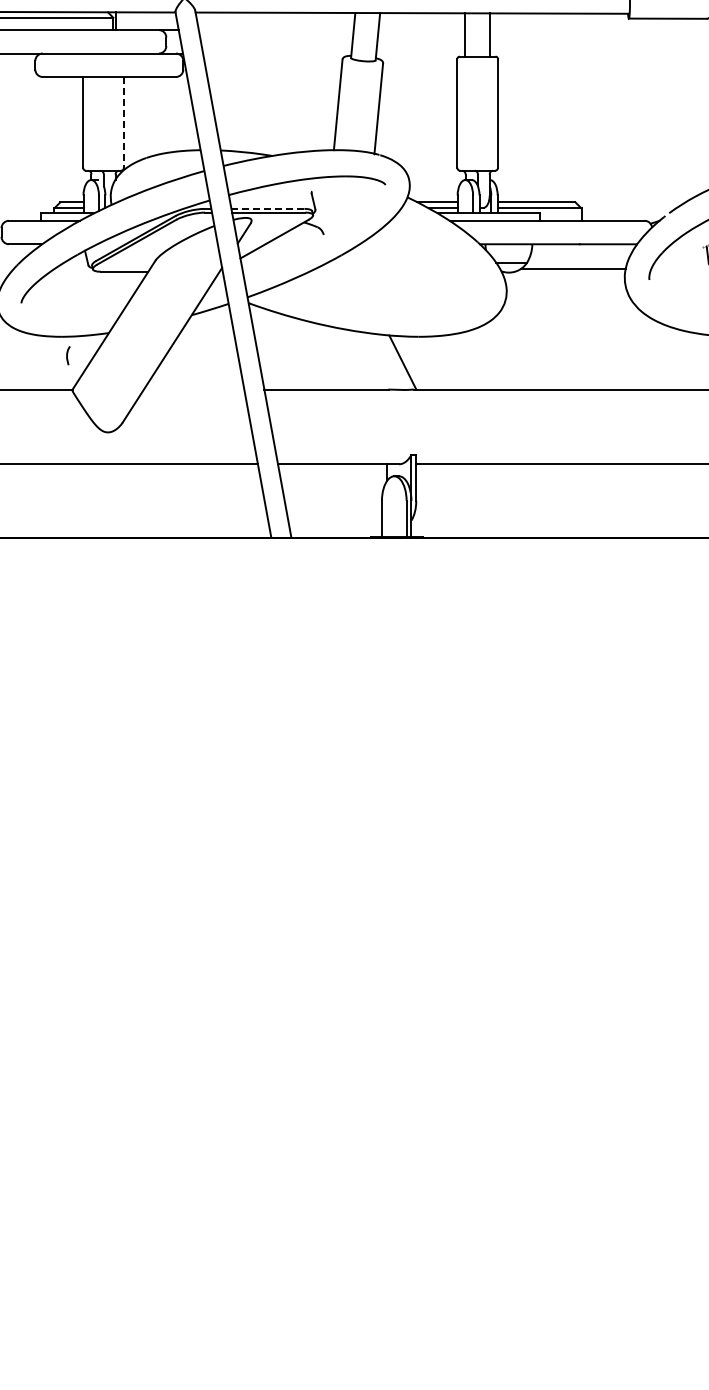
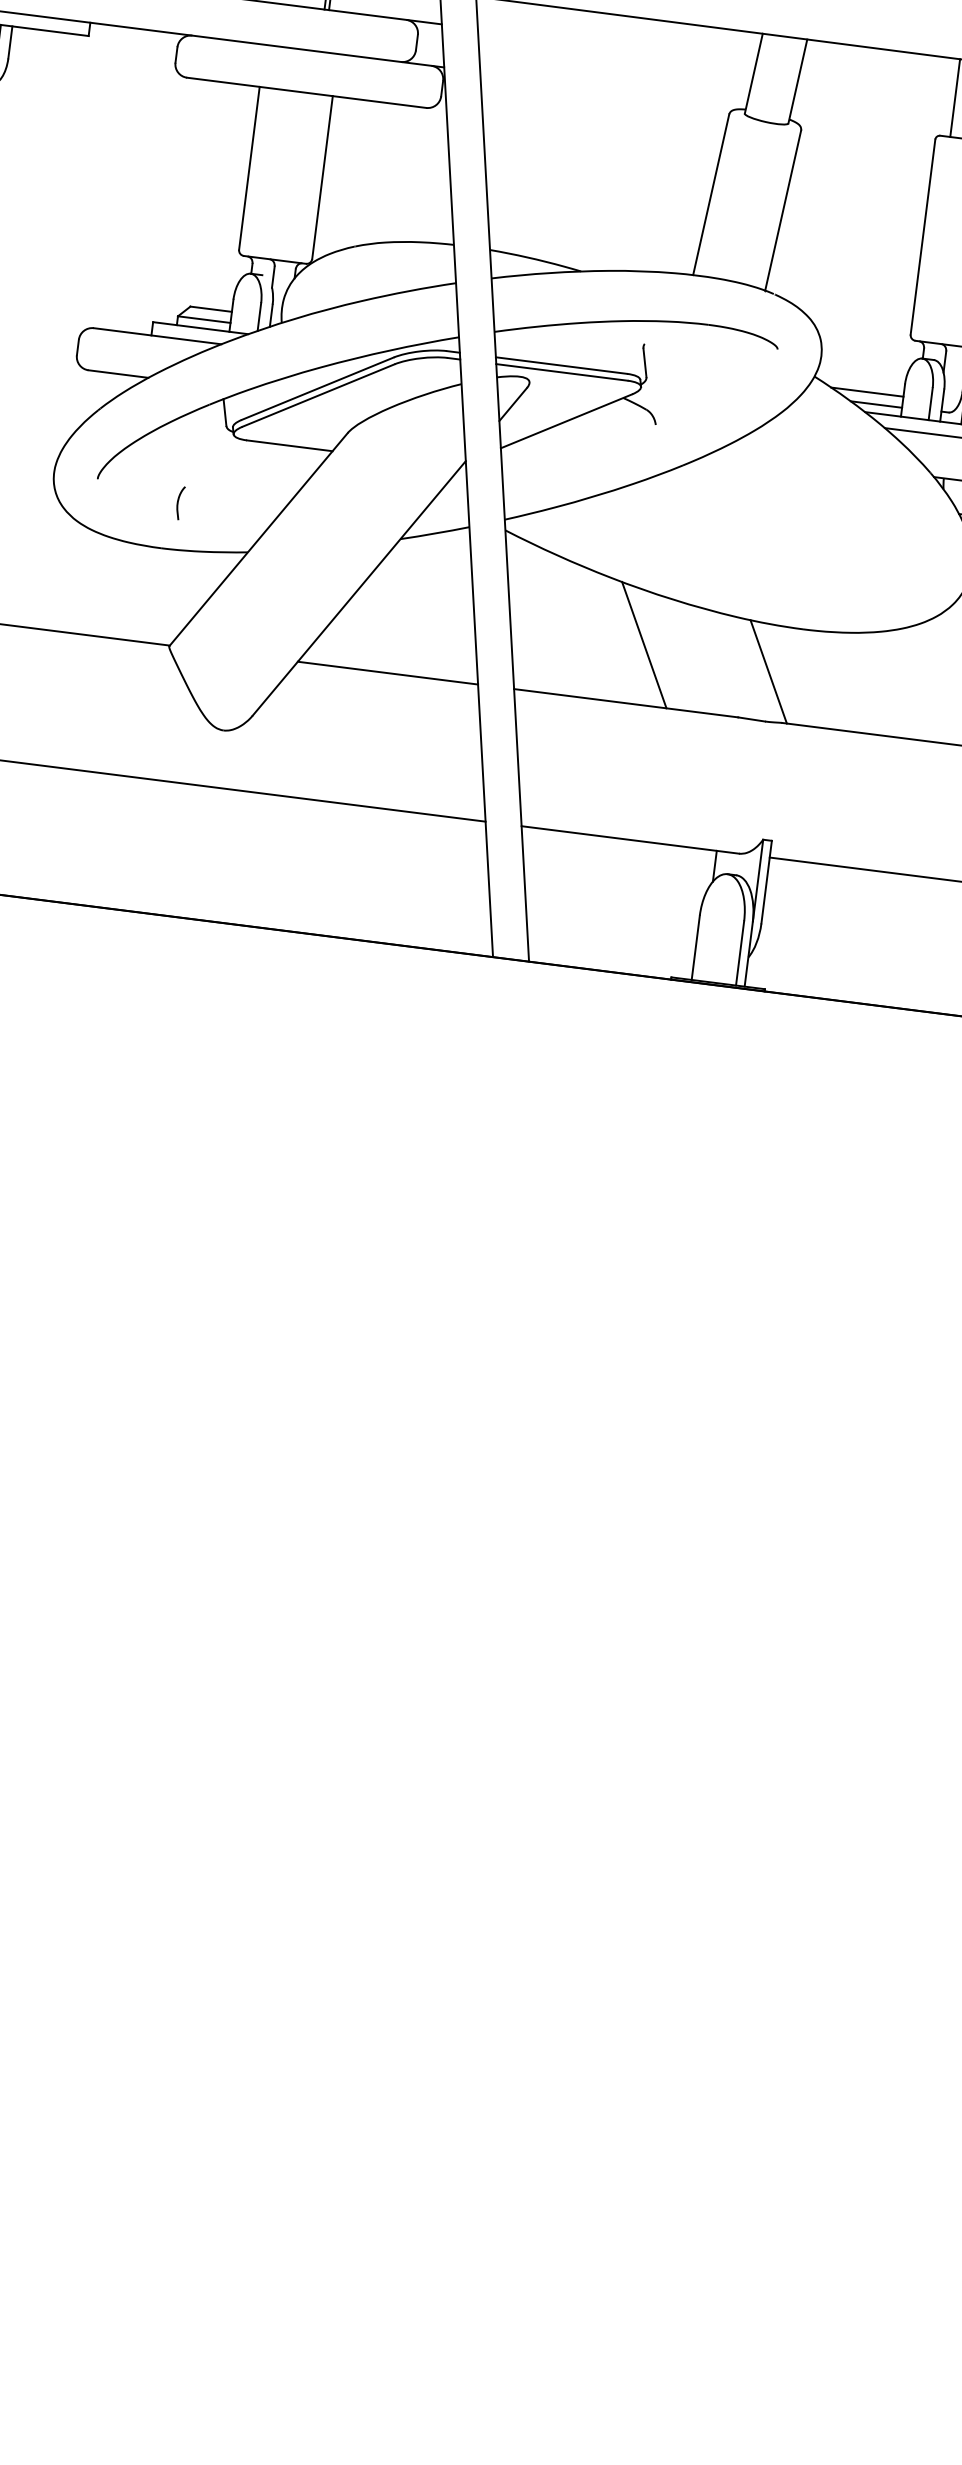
line: (123, 122) -> (321, 177), dashed -> solid
line: (267, 208) -> (560, 364), dashed -> solid
curve: (67, 355) -> (178, 502), moved
line: (332, 356) -> (643, 645), added
line: (193, 389) -> (386, 672), added

